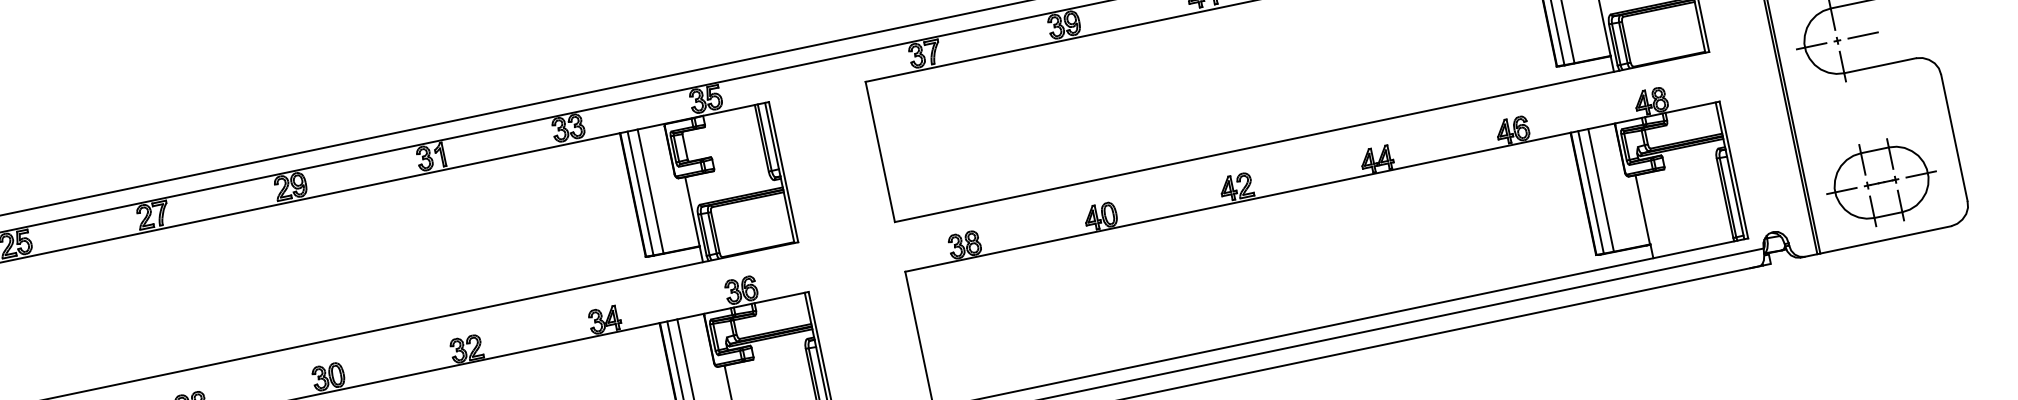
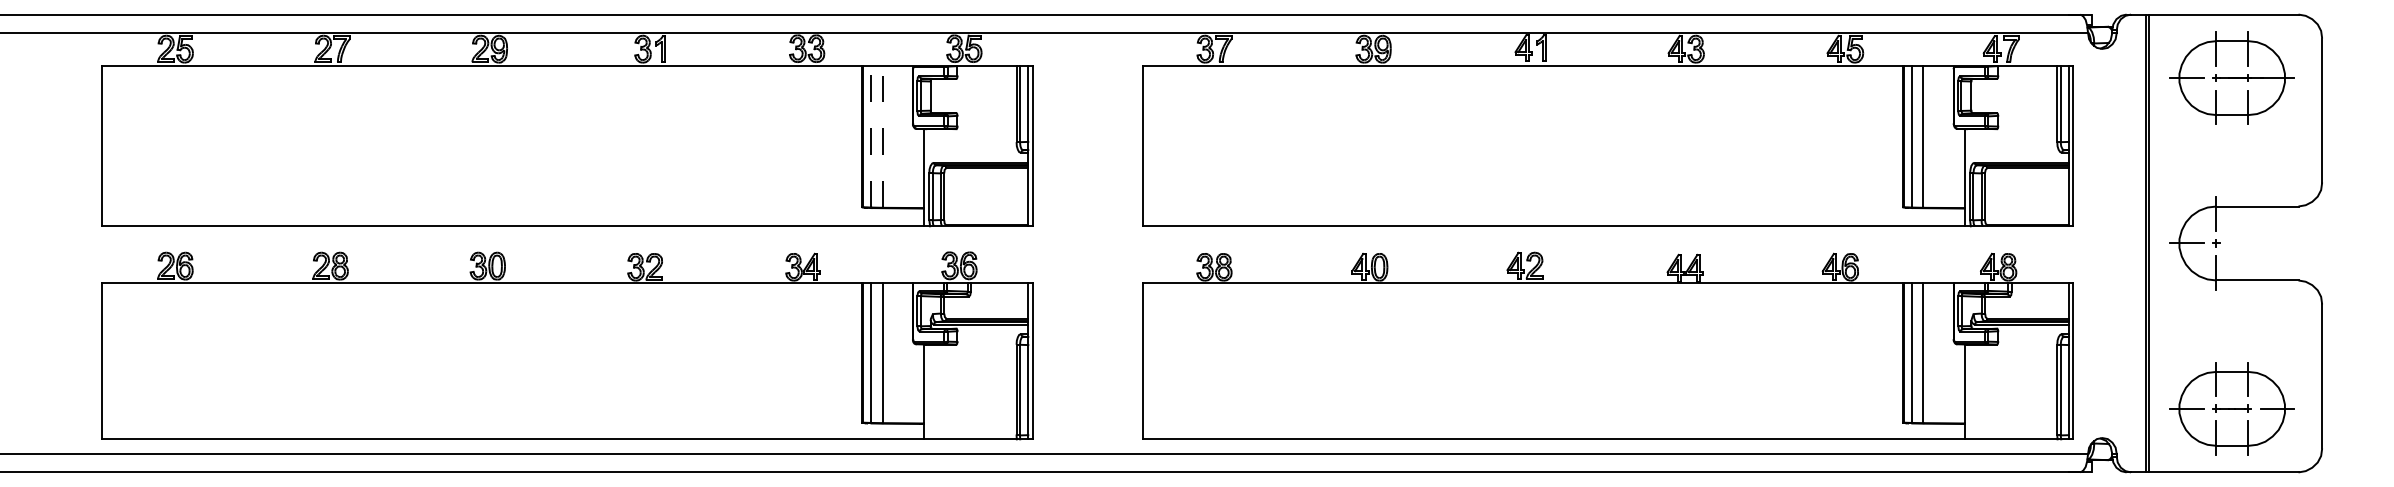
line: (1862, 35) -> (2245, 243), removed
line: (650, 191) -> (882, 136), solid -> dashed
line: (640, 193) -> (871, 136), solid -> dashed

